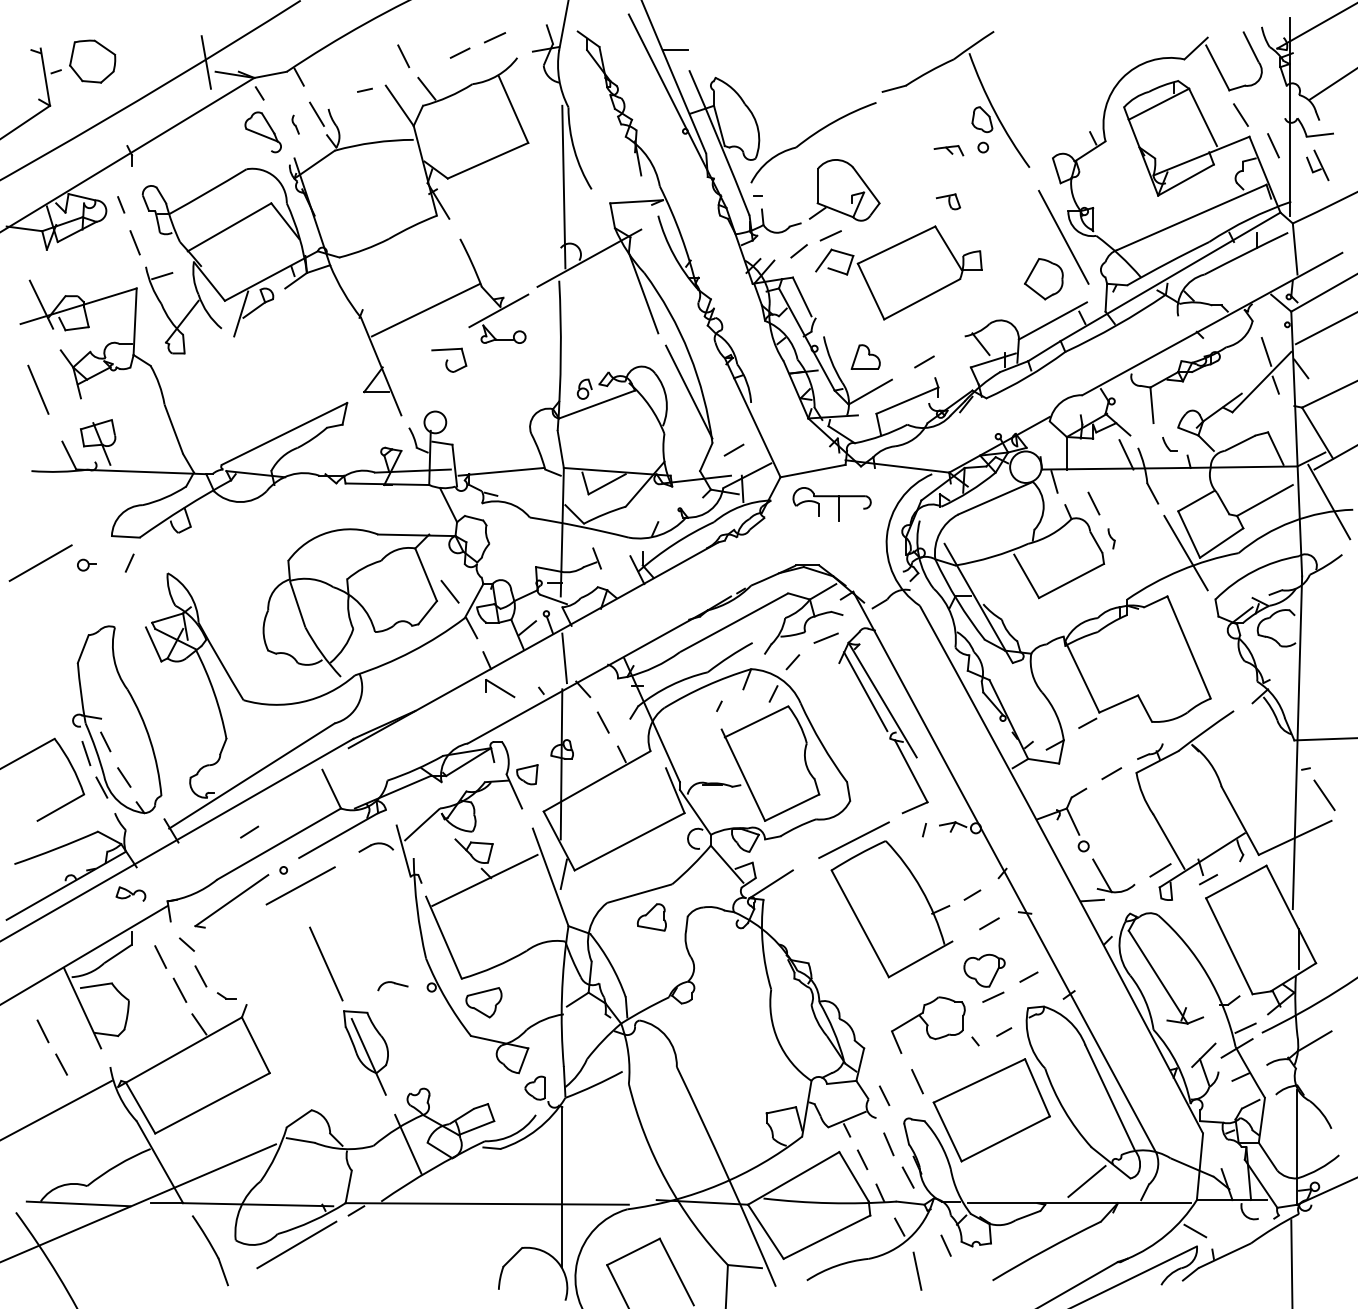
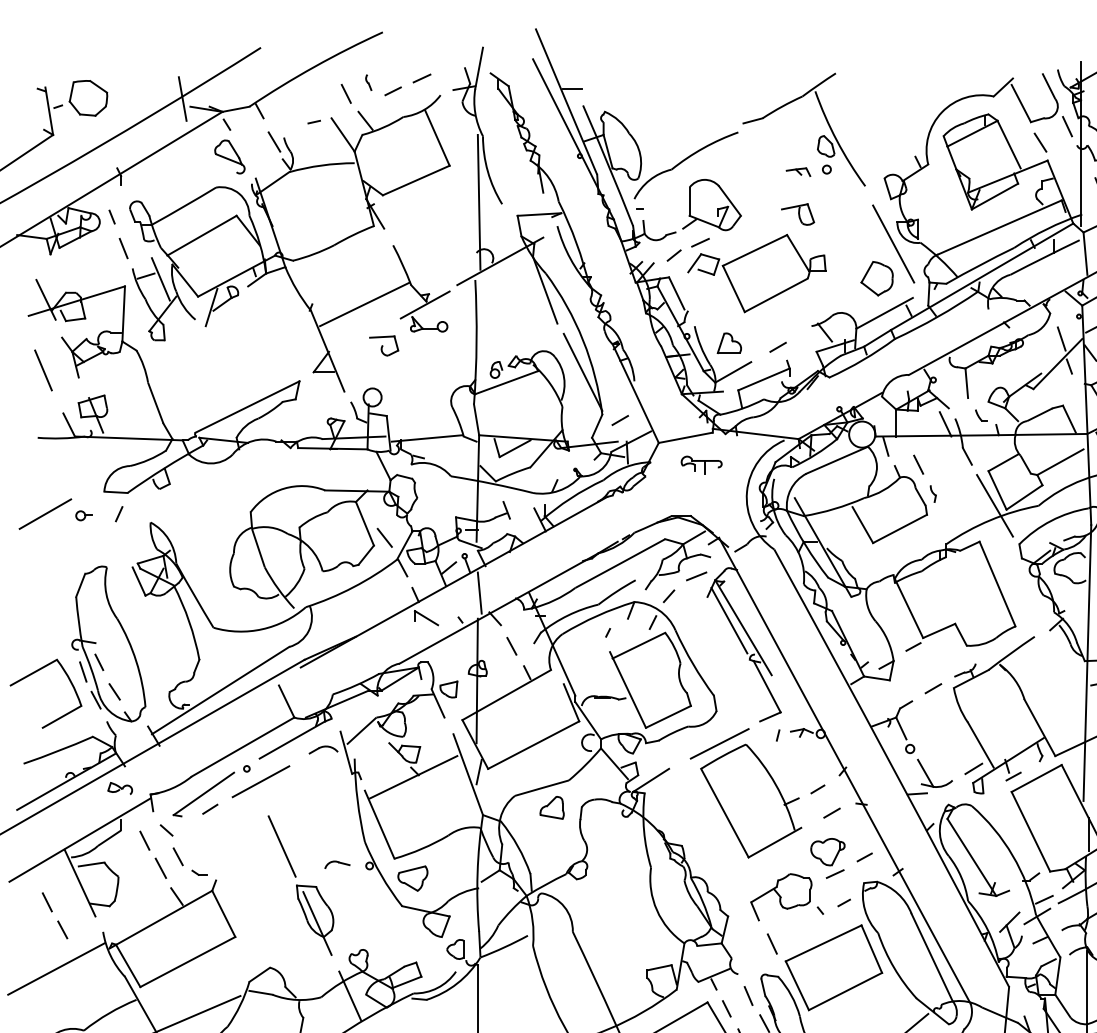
part: (295, 124) -> (368, 82), moved
line: (1273, 145) -> (1067, 126), moved
part: (948, 201) -> (798, 214), size x1.67
line: (179, 279) -> (160, 278), added
part: (832, 503) -> (701, 464), size x0.62
line: (249, 831) -> (210, 808), moved
line: (884, 1095) -> (744, 955), removed

